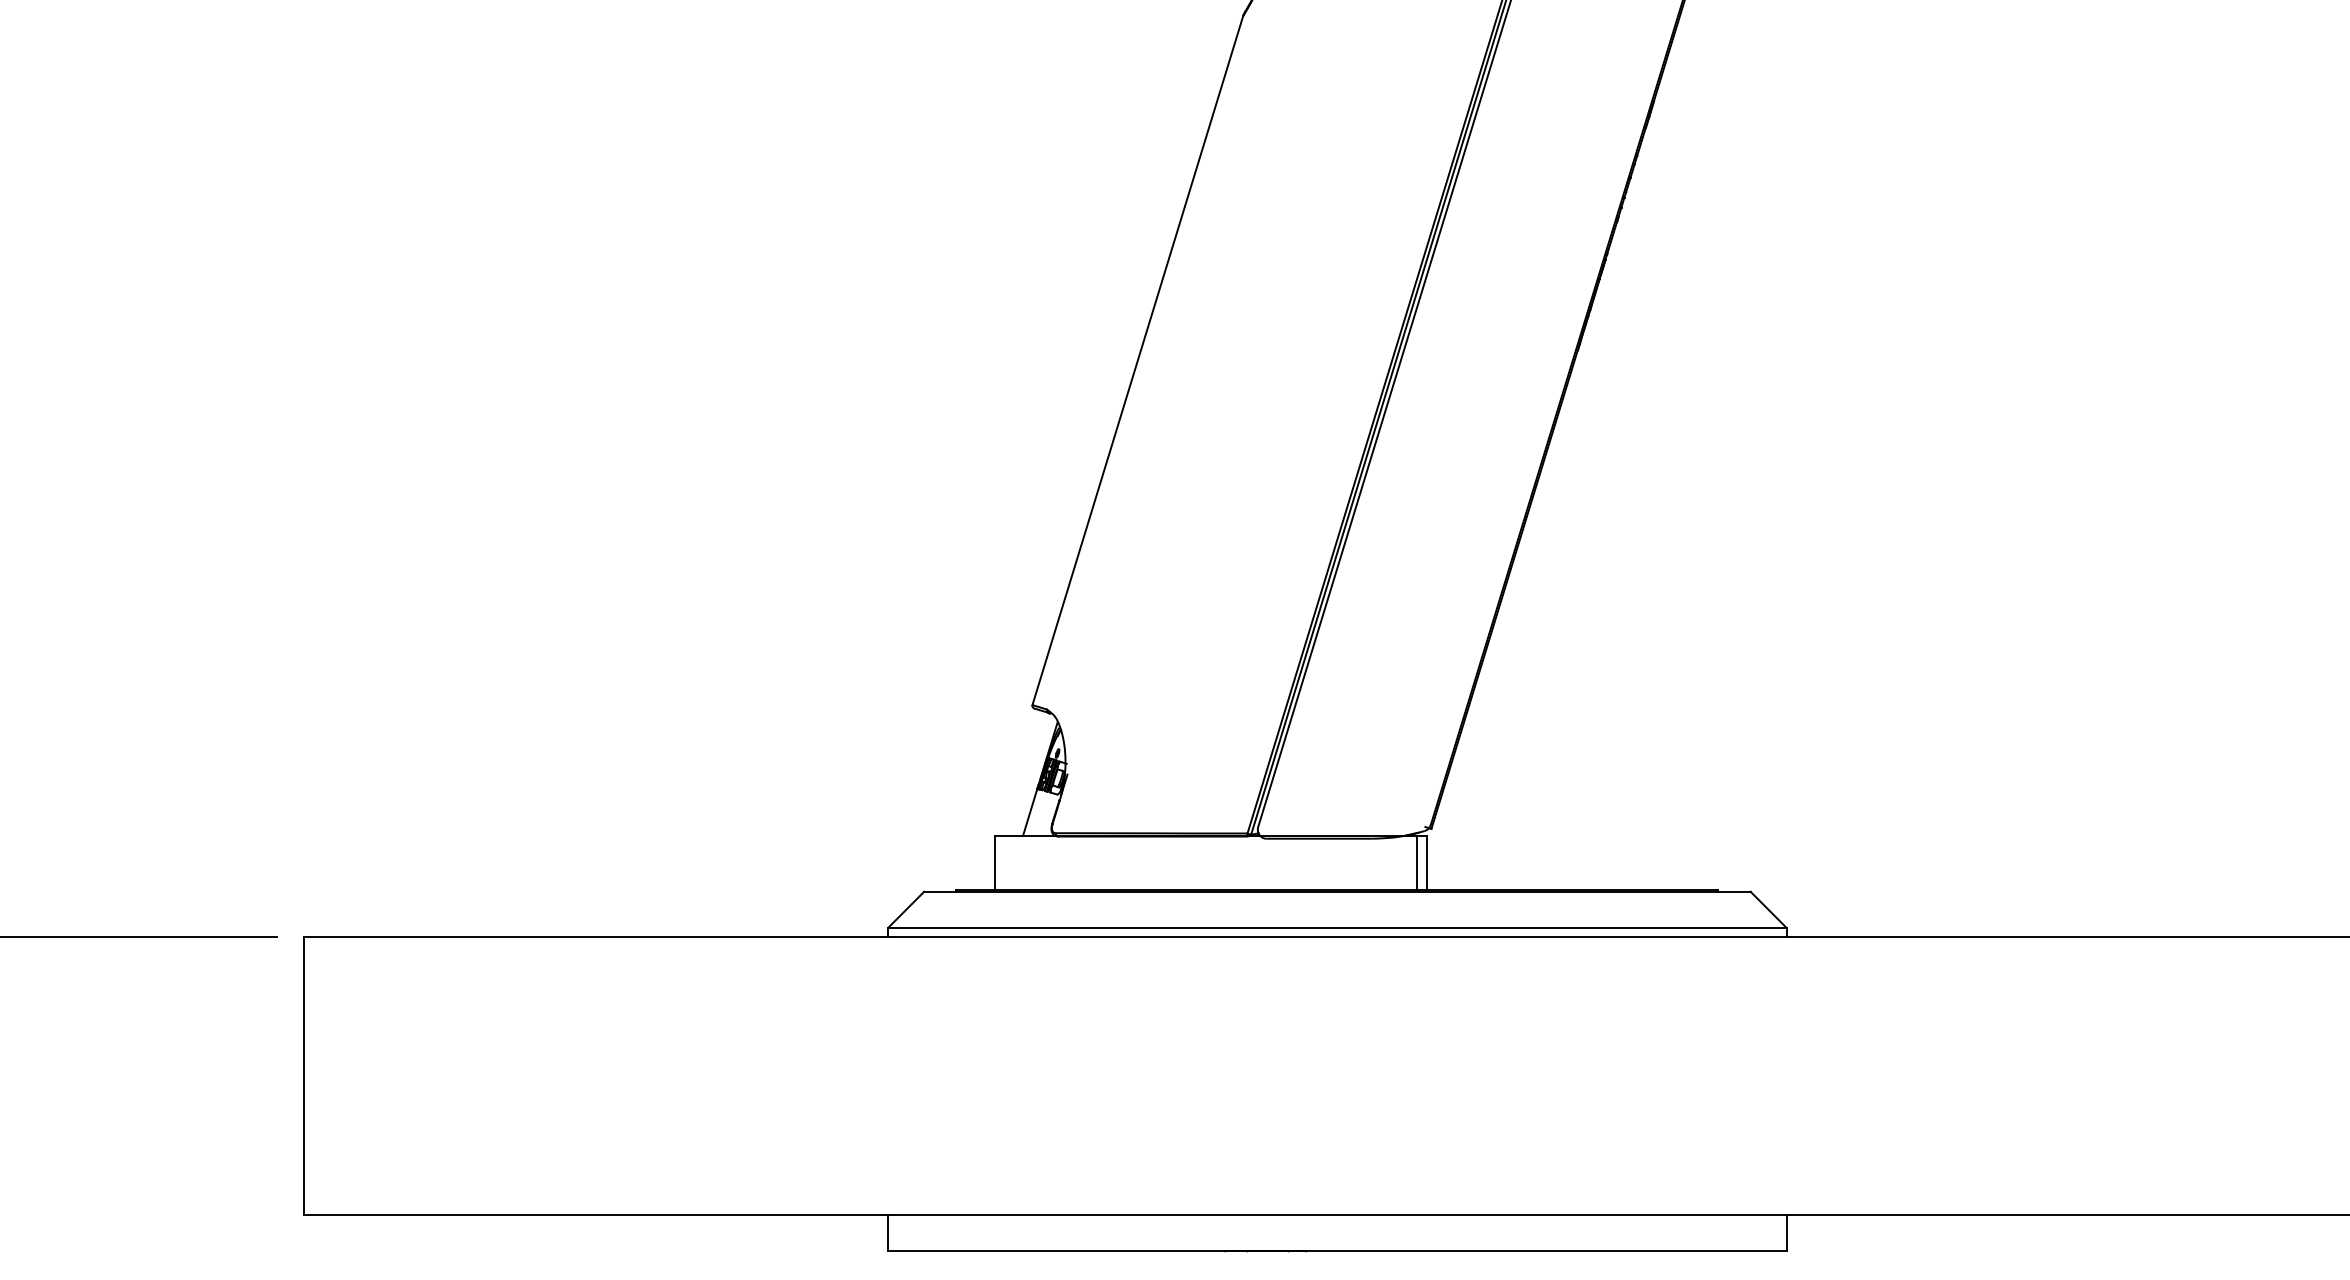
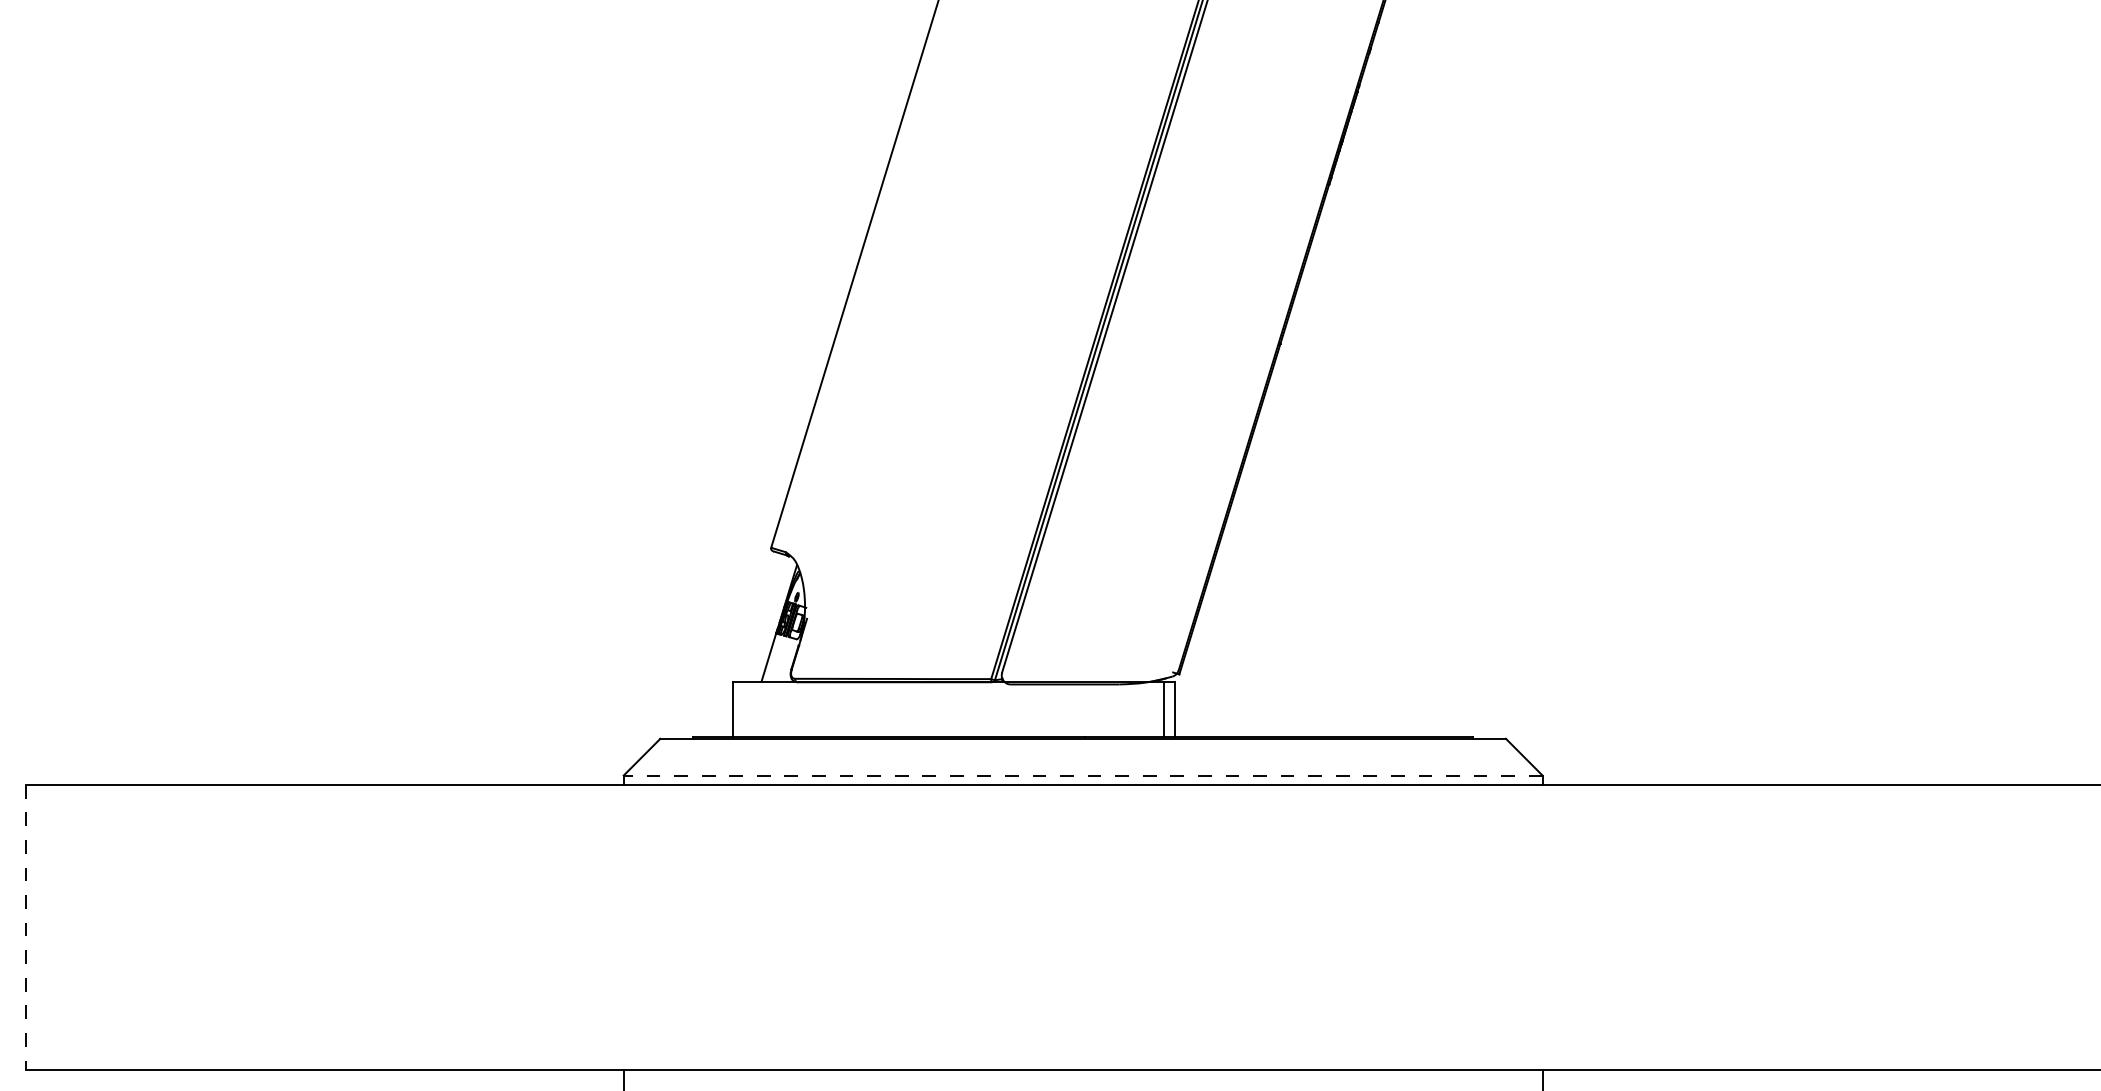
line: (1336, 927) -> (1082, 775), solid -> dashed
line: (304, 1076) -> (26, 927), solid -> dashed

